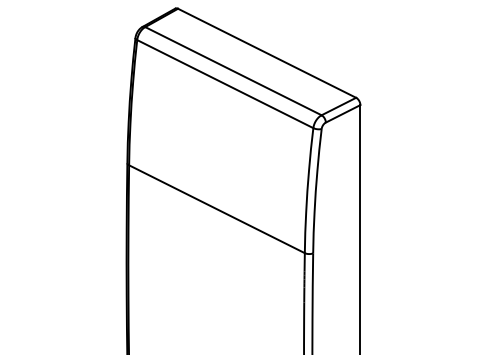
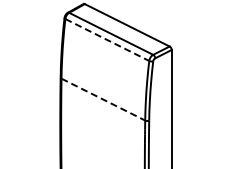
line: (225, 85) -> (107, 40), solid -> dashed
line: (217, 208) -> (103, 99), solid -> dashed

